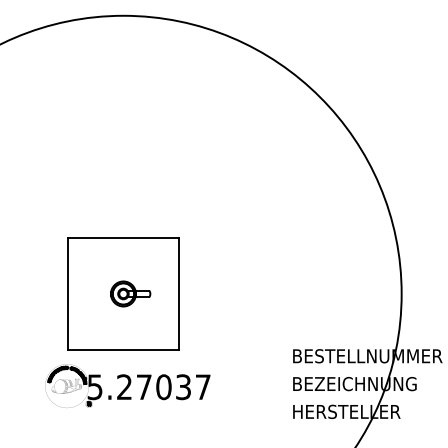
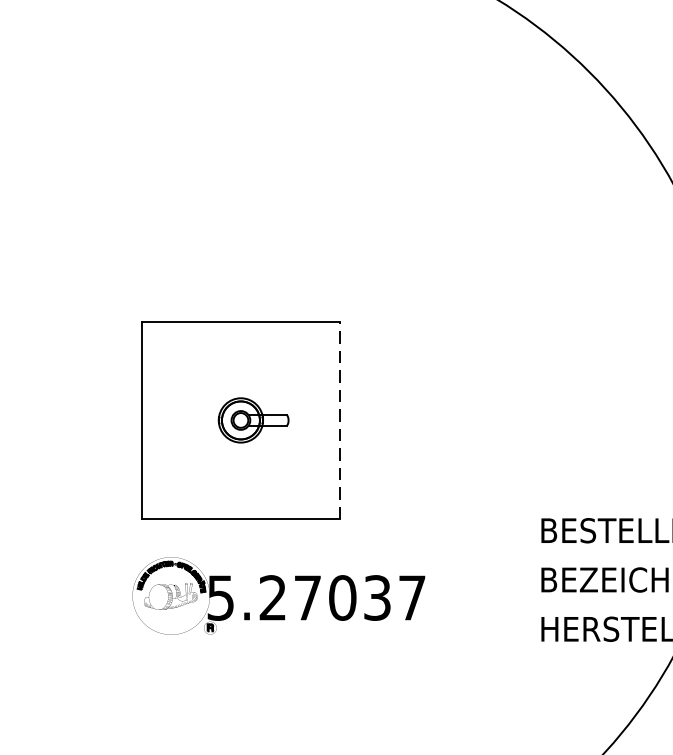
line: (179, 294) -> (340, 421), solid -> dashed
part: (127, 385) -> (278, 594), moved

